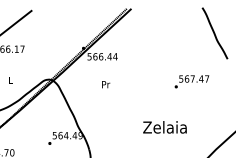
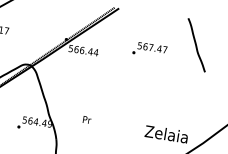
text: (191, 81) -> (149, 49), moved
text: (106, 84) -> (87, 119), moved
text: (164, 127) -> (166, 134), moved

